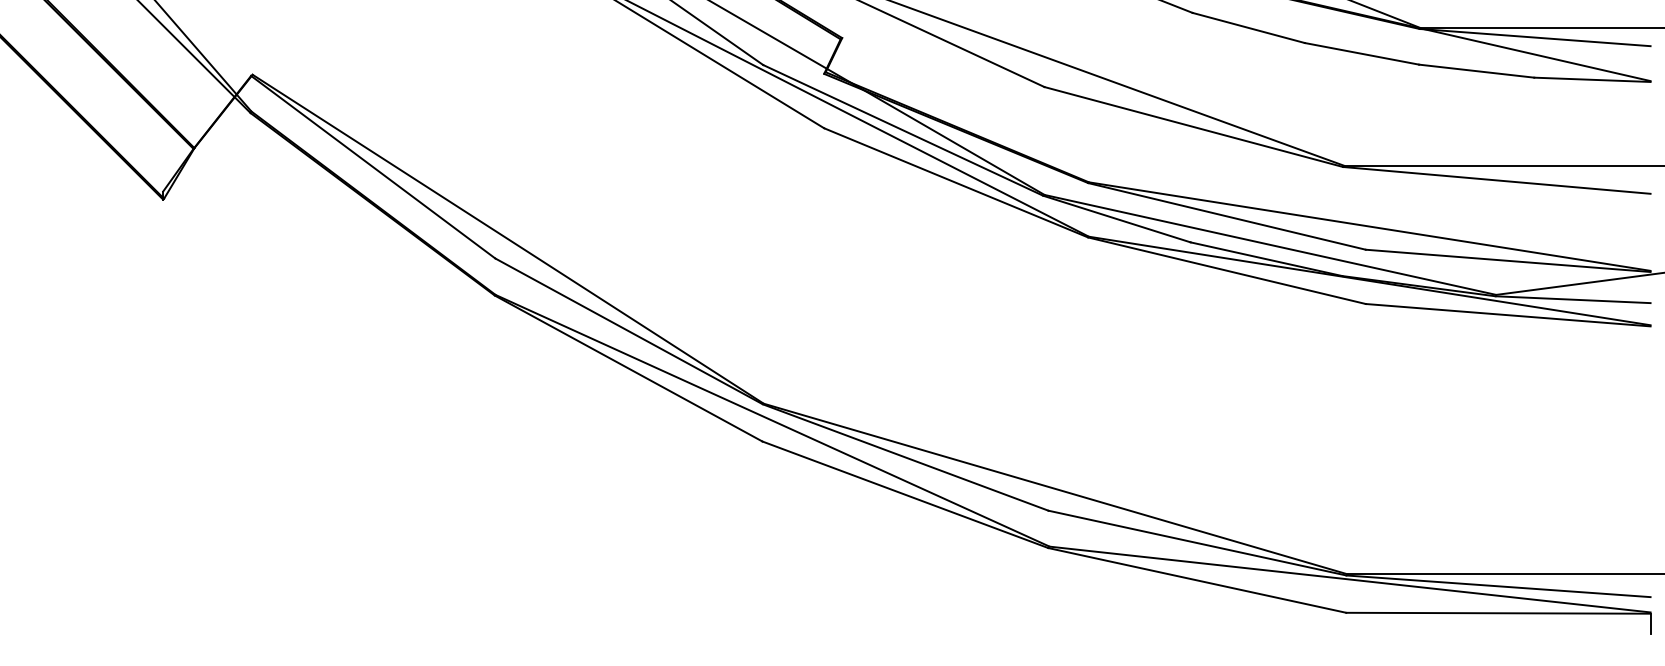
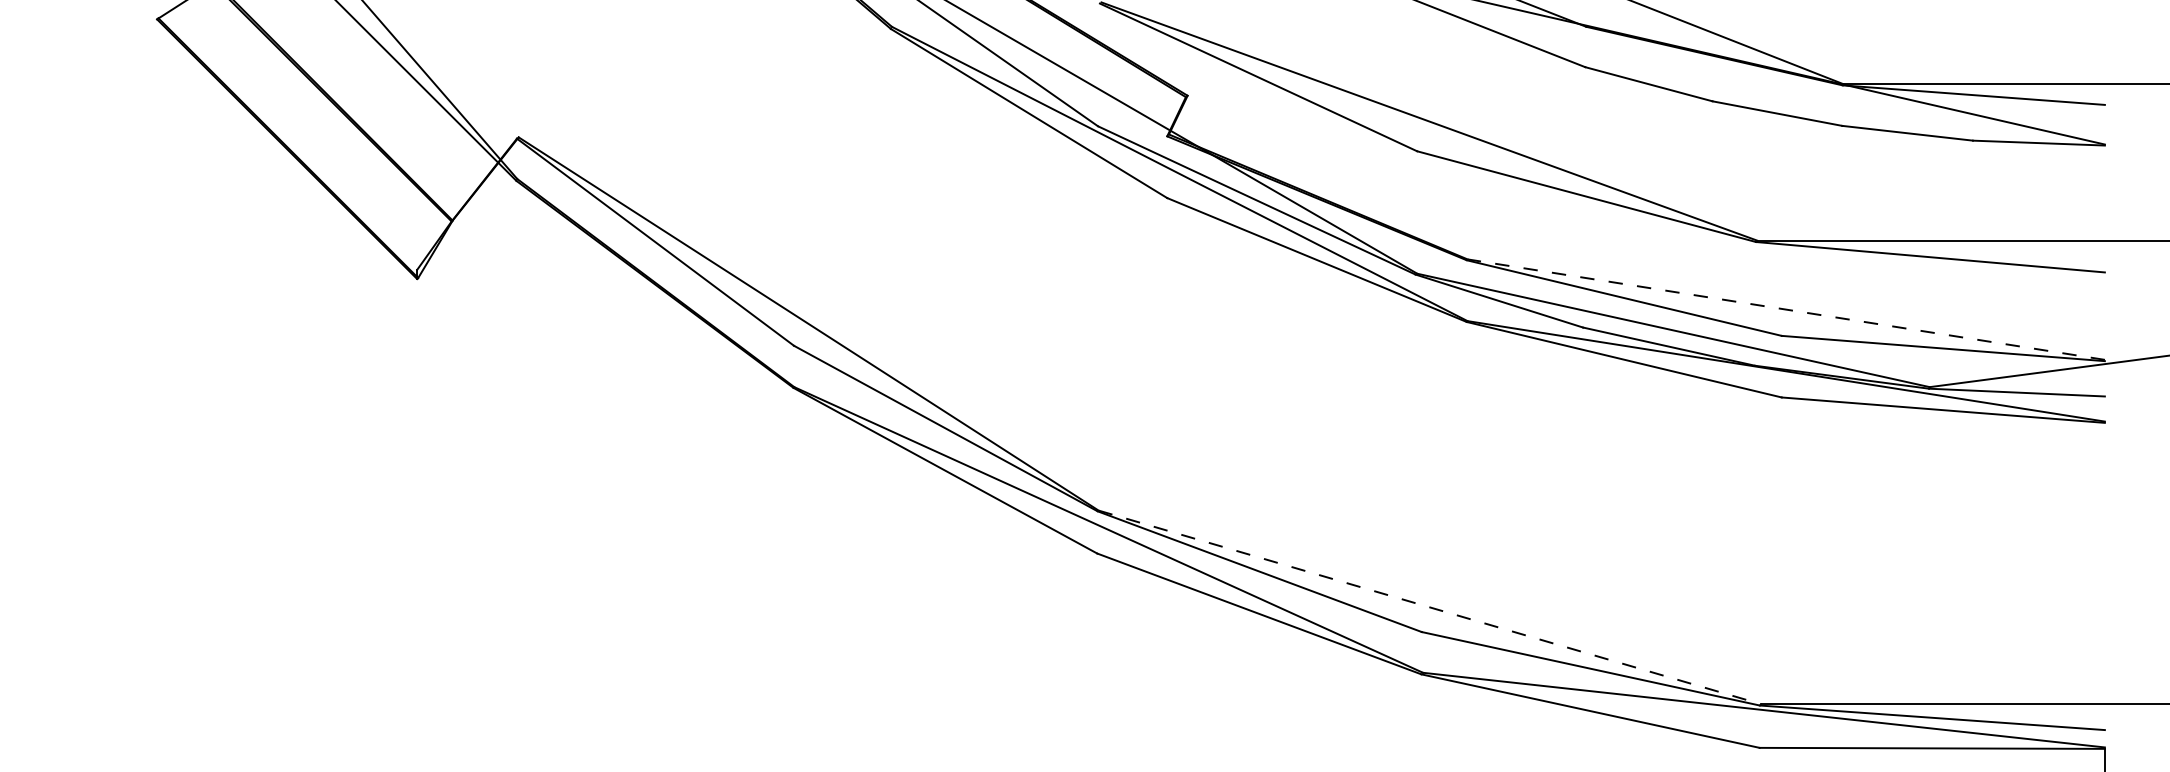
line: (1369, 226) -> (1786, 309), solid -> dashed
line: (1056, 489) -> (1430, 607), solid -> dashed

